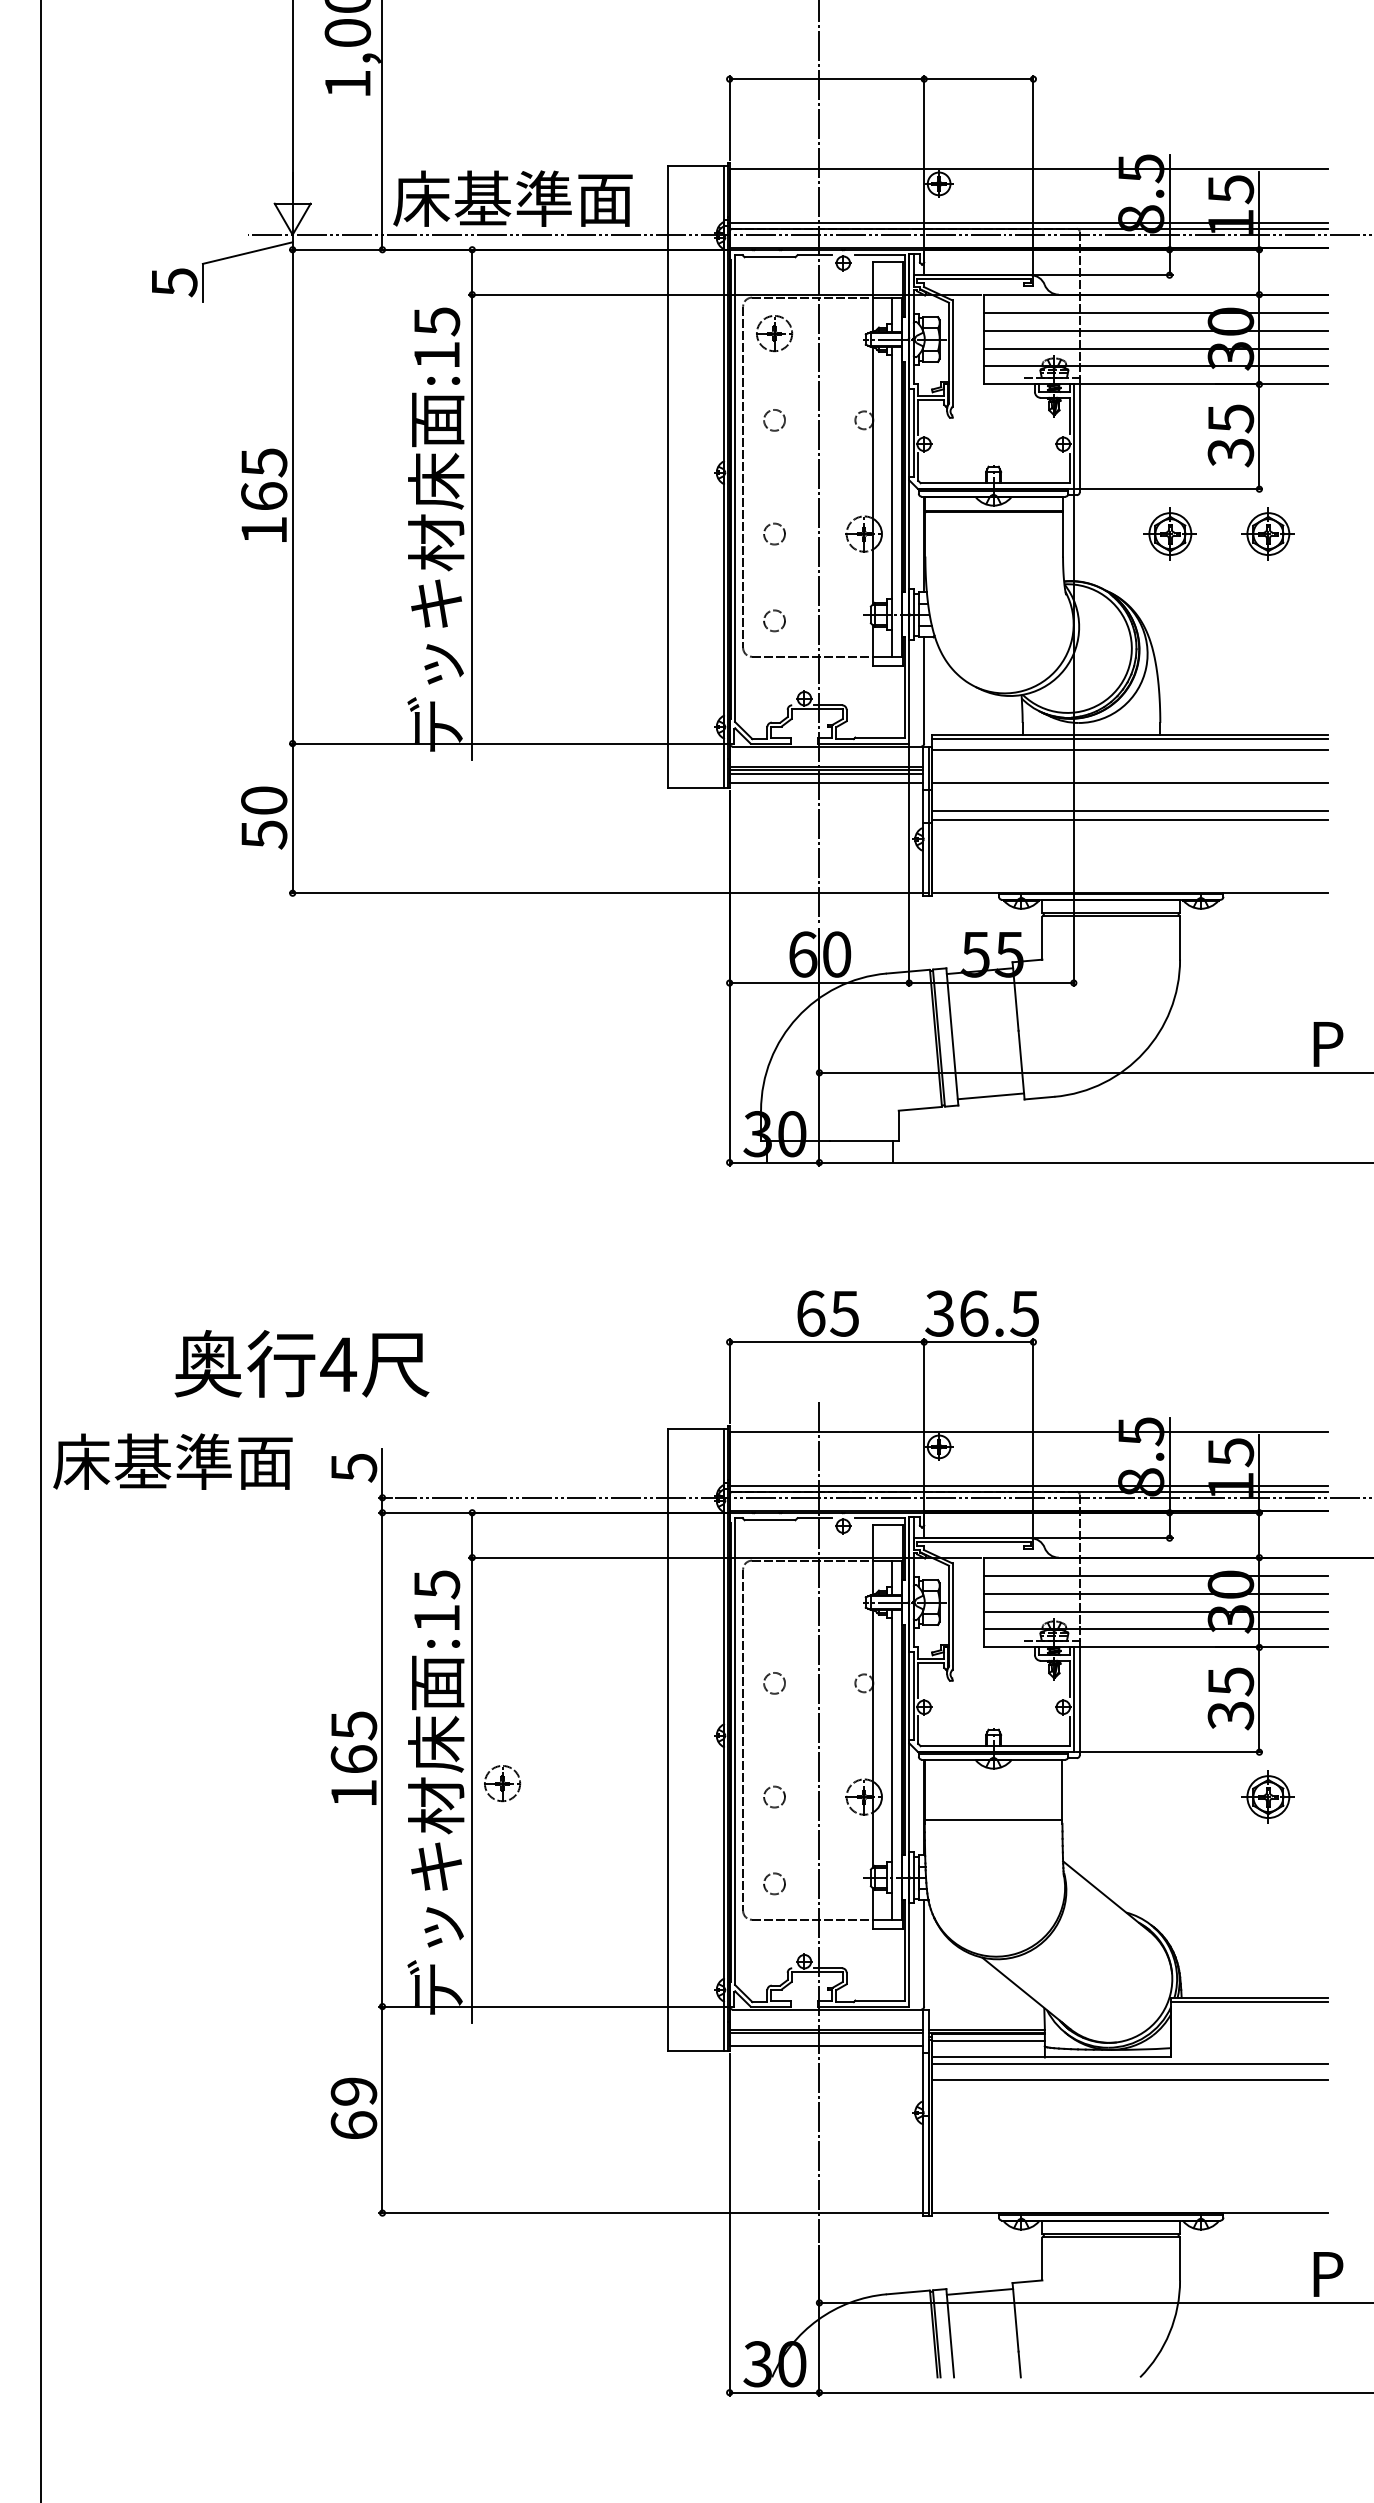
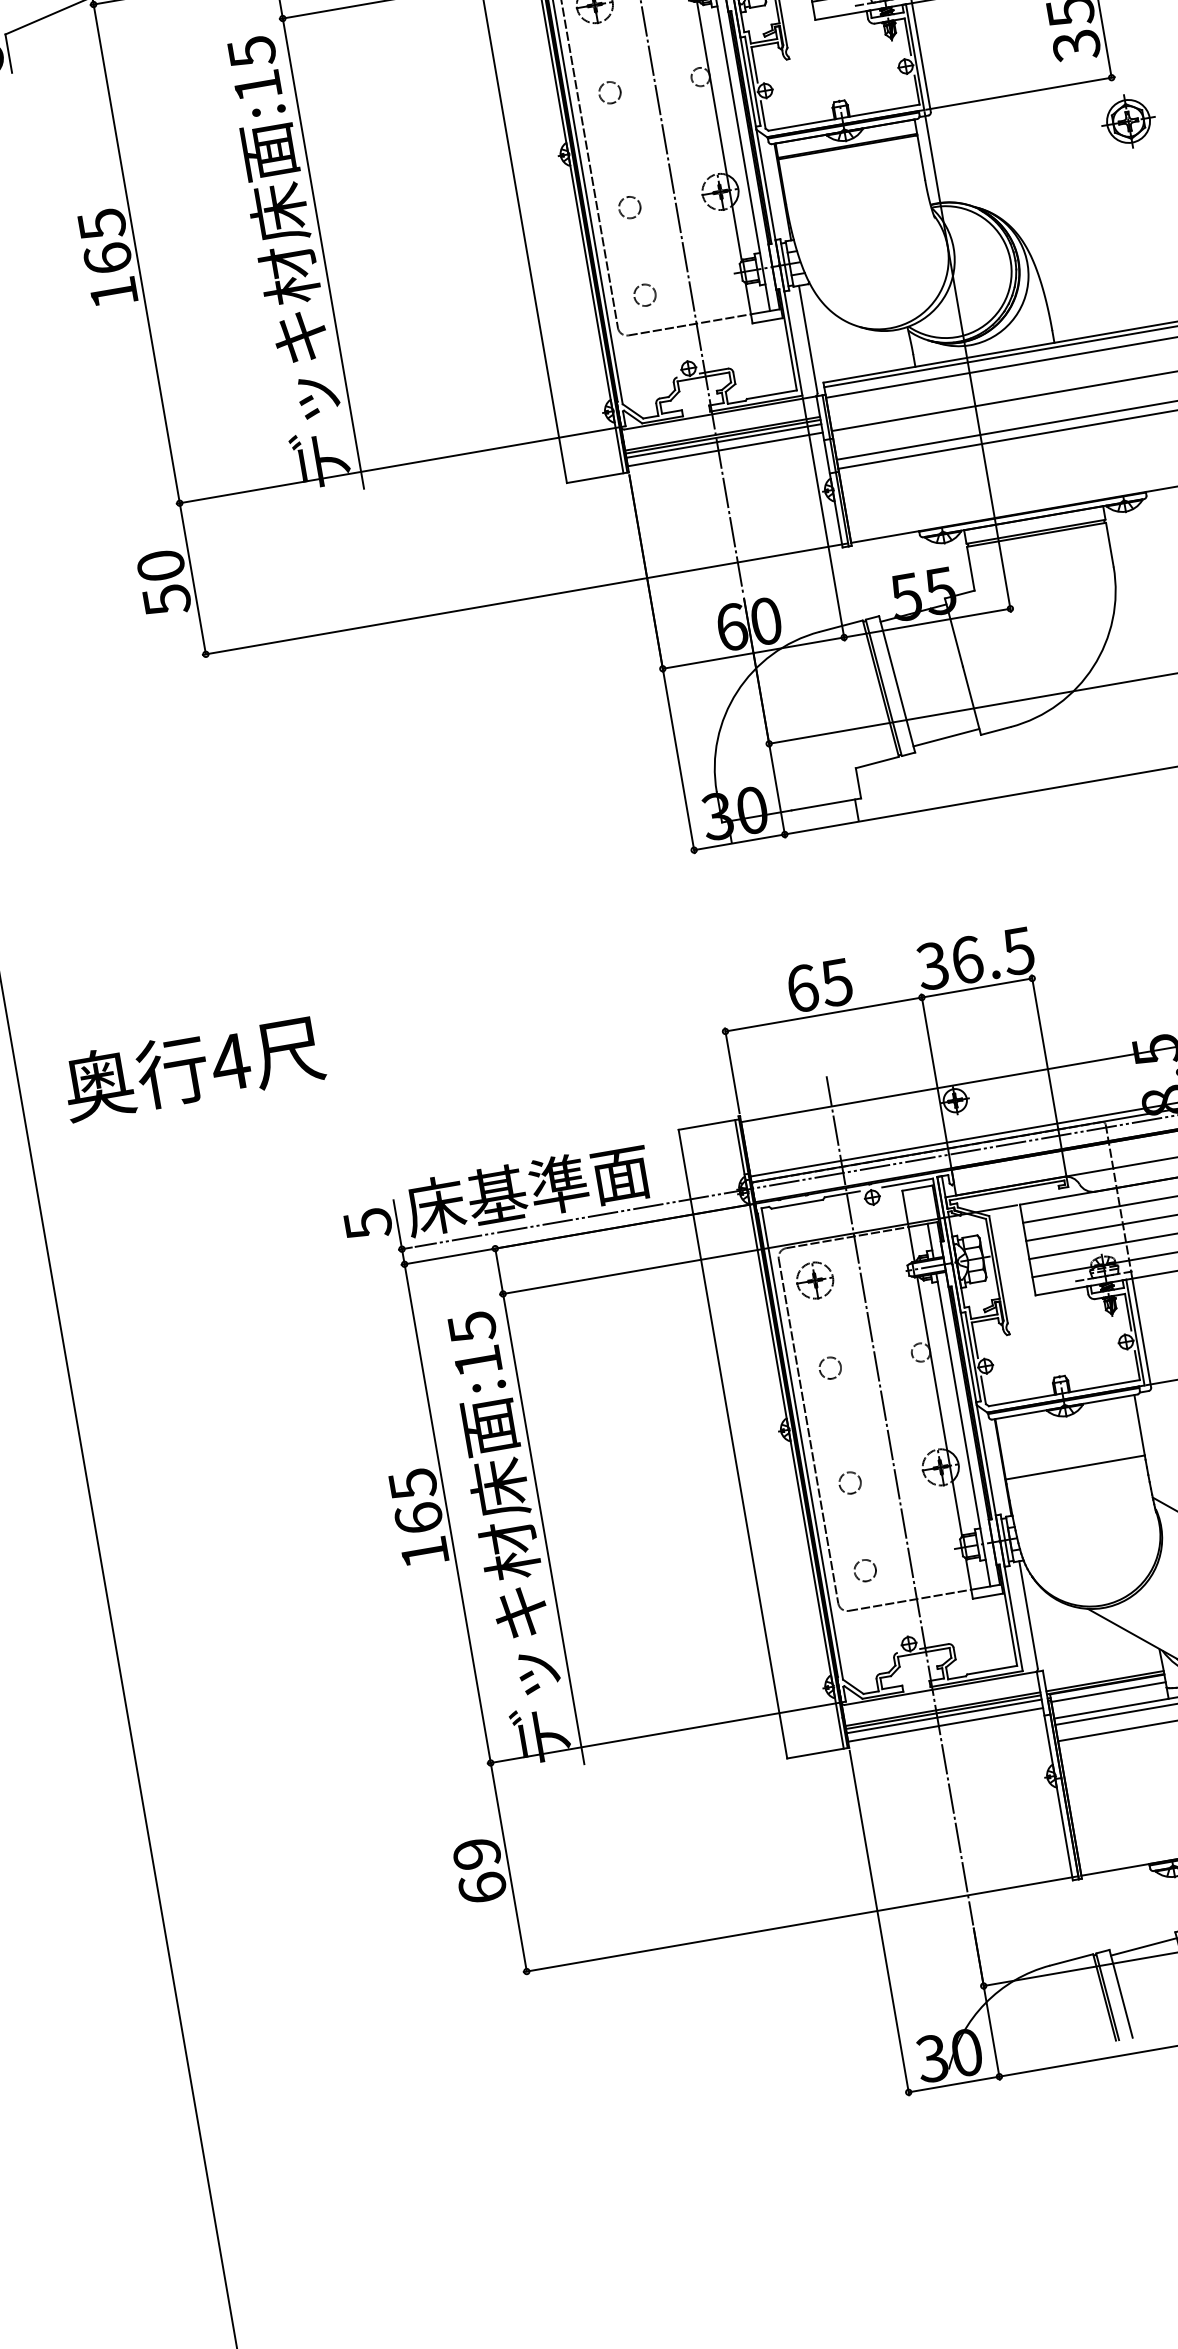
part: (1169, 533) -> (1028, 138), removed
text: (301, 1363) -> (192, 1067), moved
text: (172, 1461) -> (527, 1189), moved
part: (502, 1783) -> (815, 1280), moved
line: (825, 2037) -> (943, 1716), added

